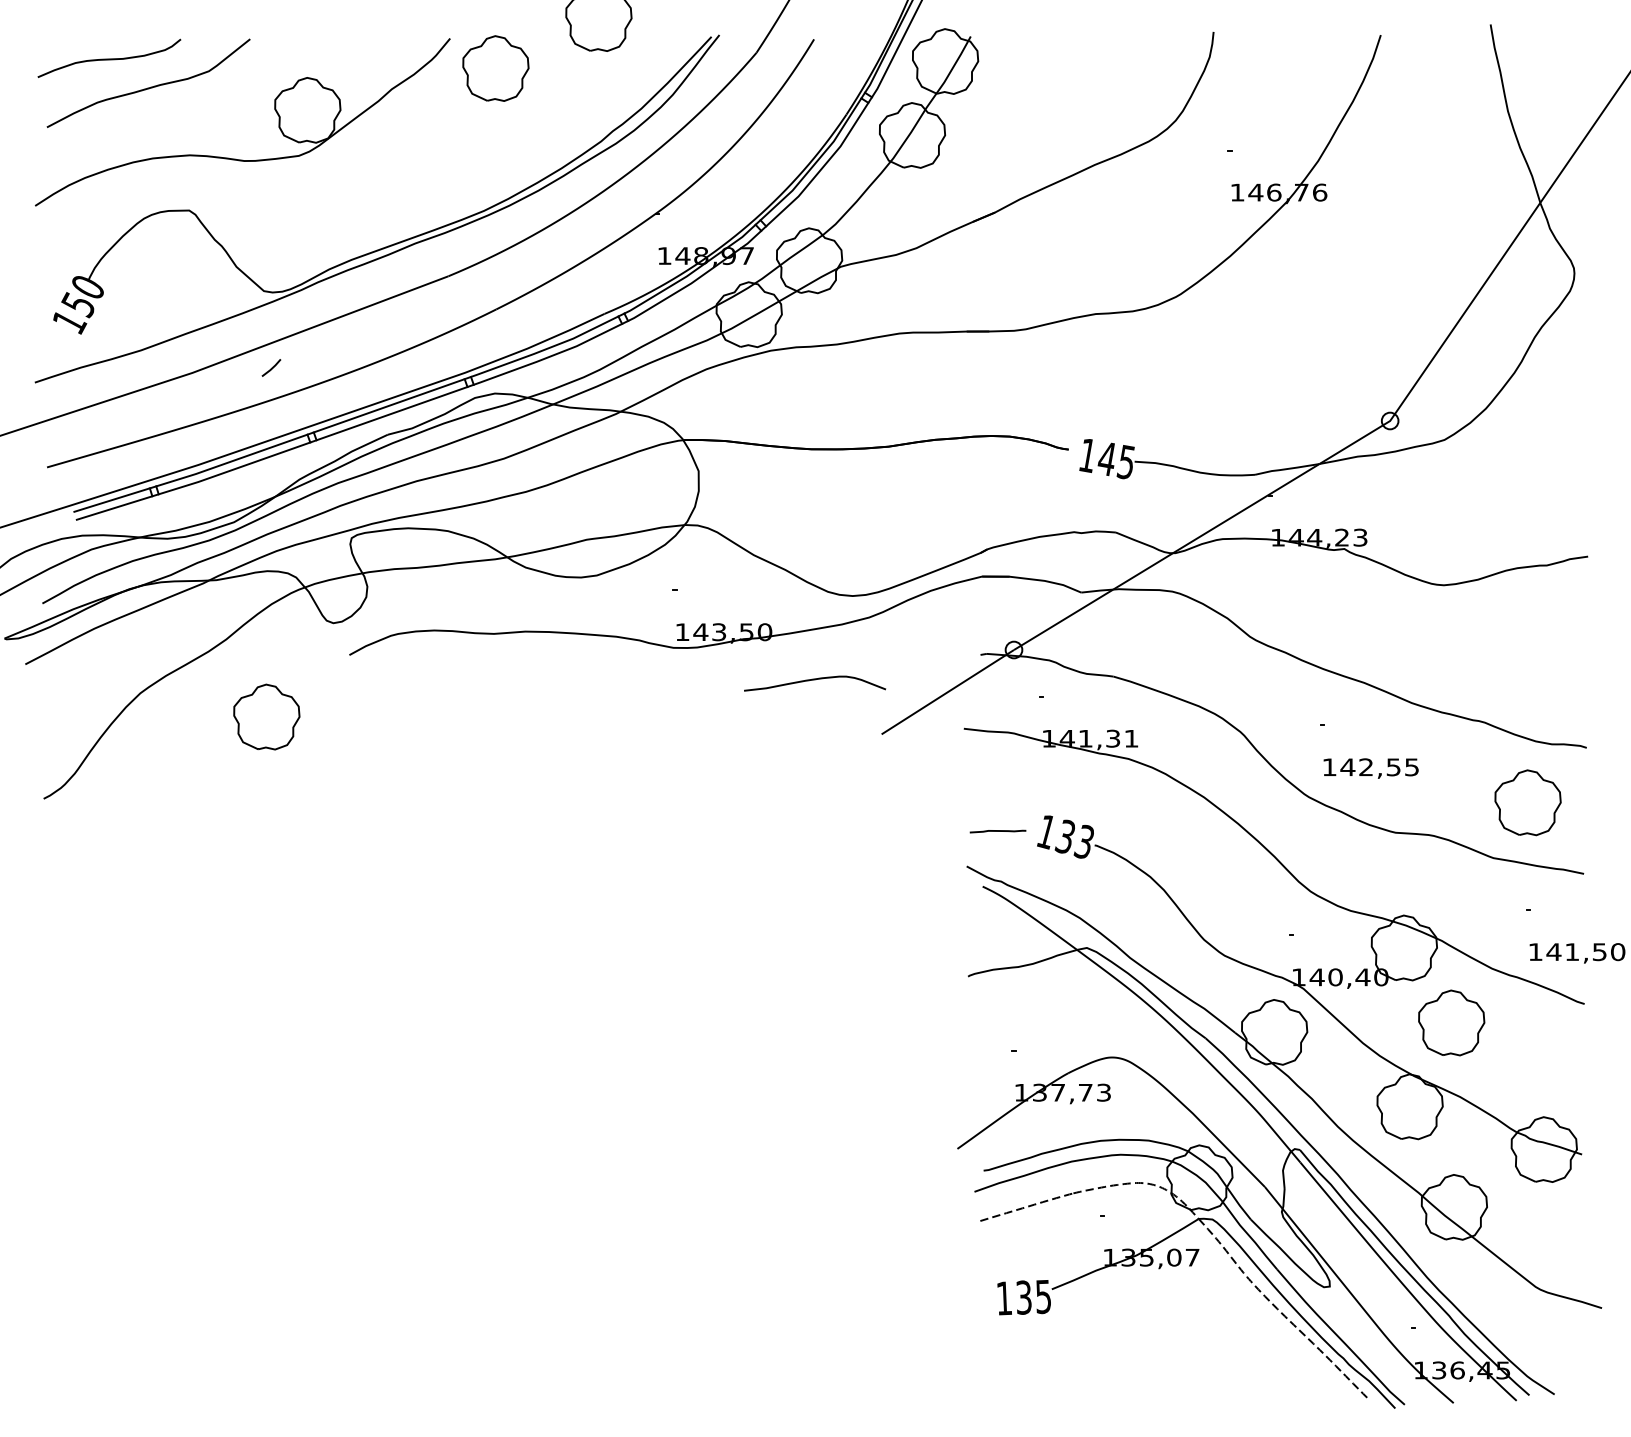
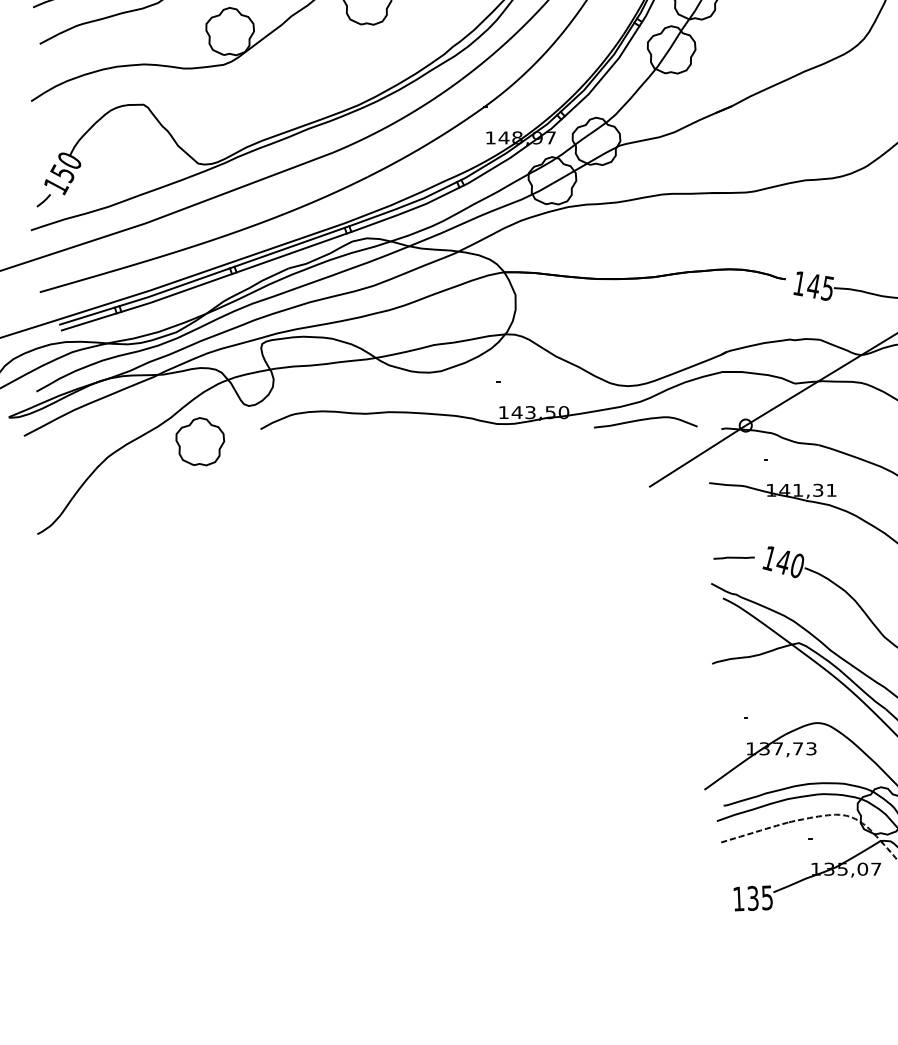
line: (271, 367) -> (43, 200), moved
curve: (815, 680) -> (646, 420), moved
part: (266, 716) -> (200, 441), moved
text: (1073, 838) -> (789, 563), 133 -> 140

